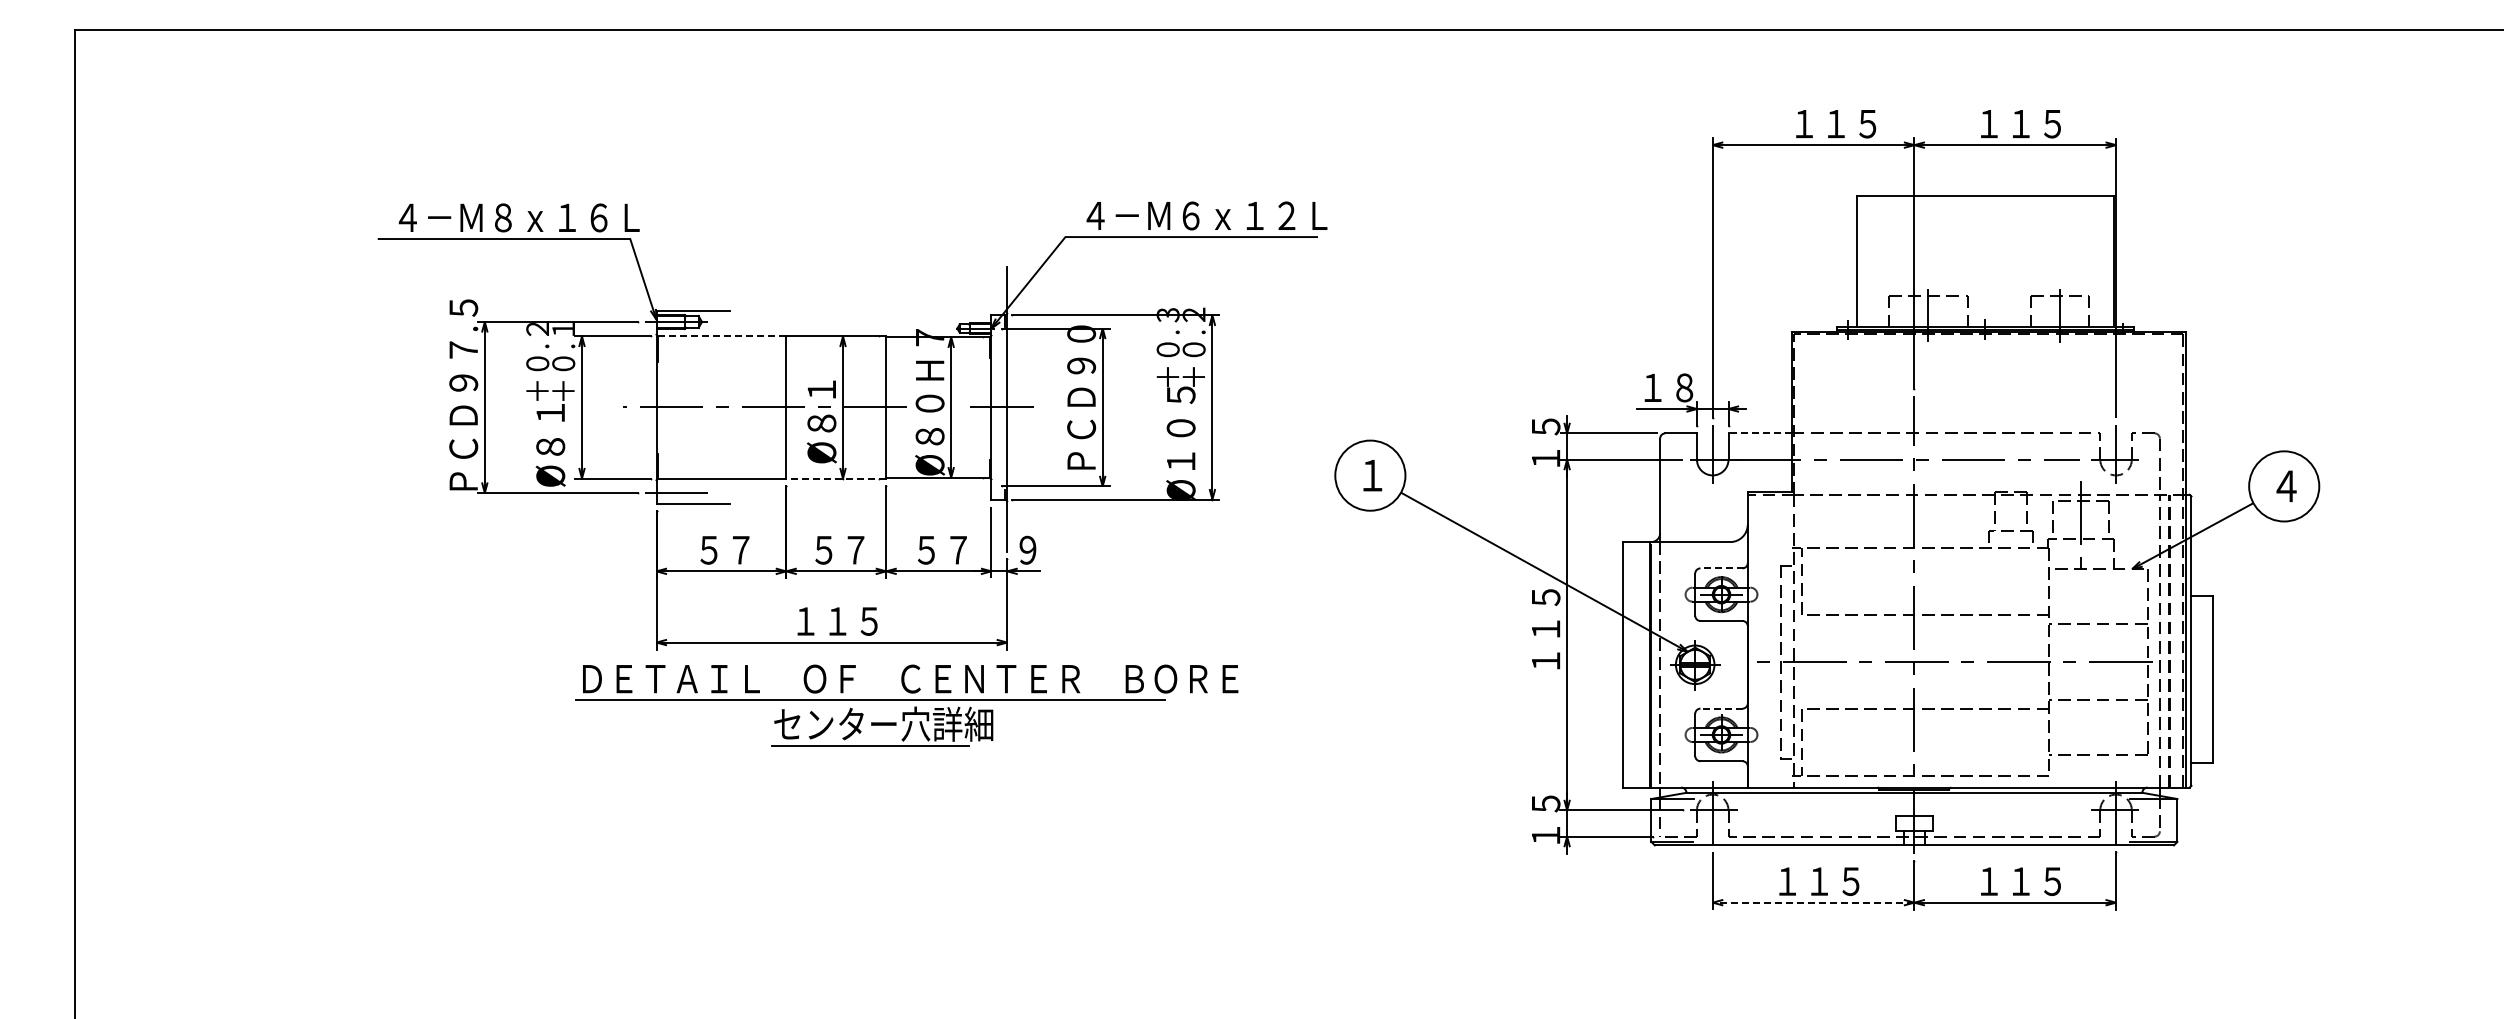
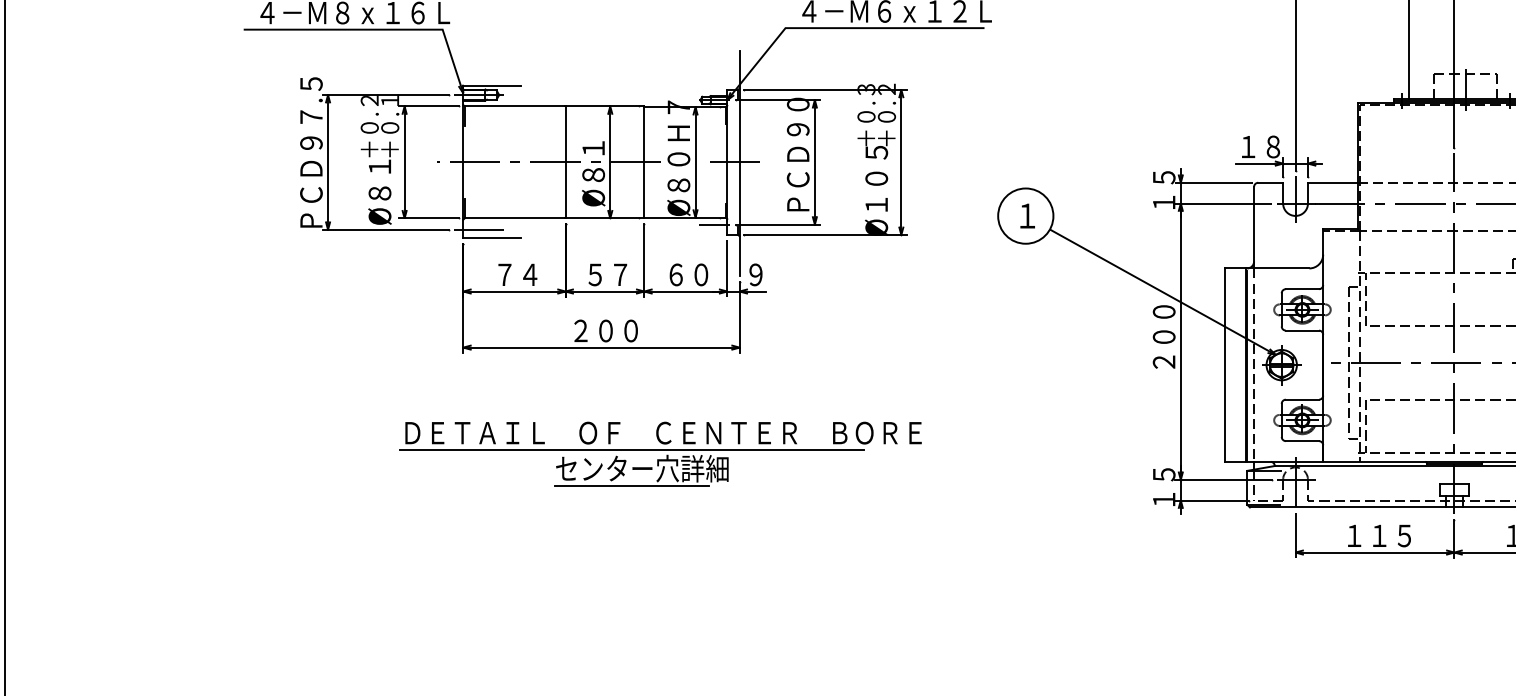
line: (721, 336) -> (514, 106), dashed -> solid
line: (1760, 433) -> (1333, 182), dashed -> solid
line: (835, 478) -> (604, 218), dashed -> solid
line: (974, 486) -> (713, 224), added
text: (942, 549) -> (688, 274), ５７ -> ６０
text: (725, 550) -> (517, 275), ５７ -> ７４
line: (1722, 568) -> (1303, 289), dashed -> solid
text: (837, 621) -> (605, 331), １１５ -> ２００
text: (1545, 628) -> (1163, 336), １１５ -> ２００
part: (906, 705) -> (660, 453), moved
line: (1721, 708) -> (1302, 399), dashed -> solid
line: (1813, 902) -> (1374, 552), dashed -> solid

